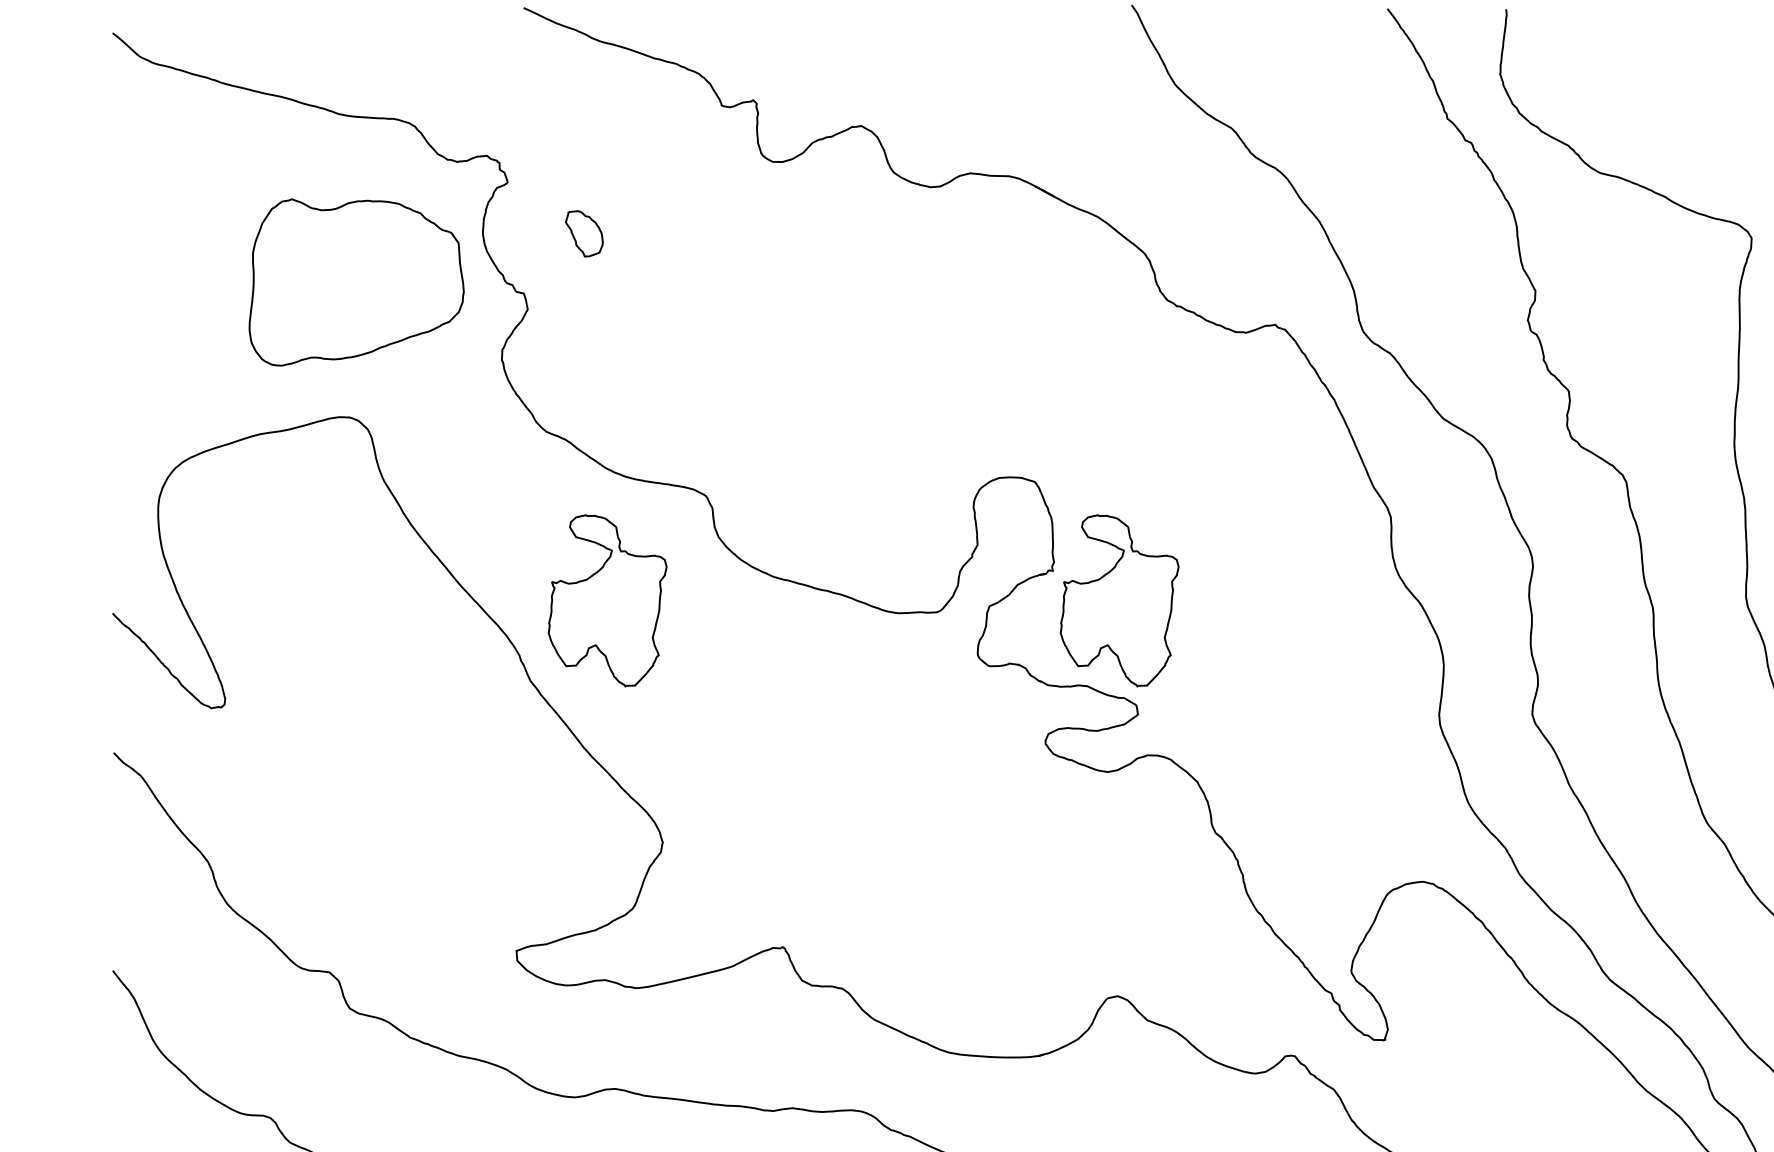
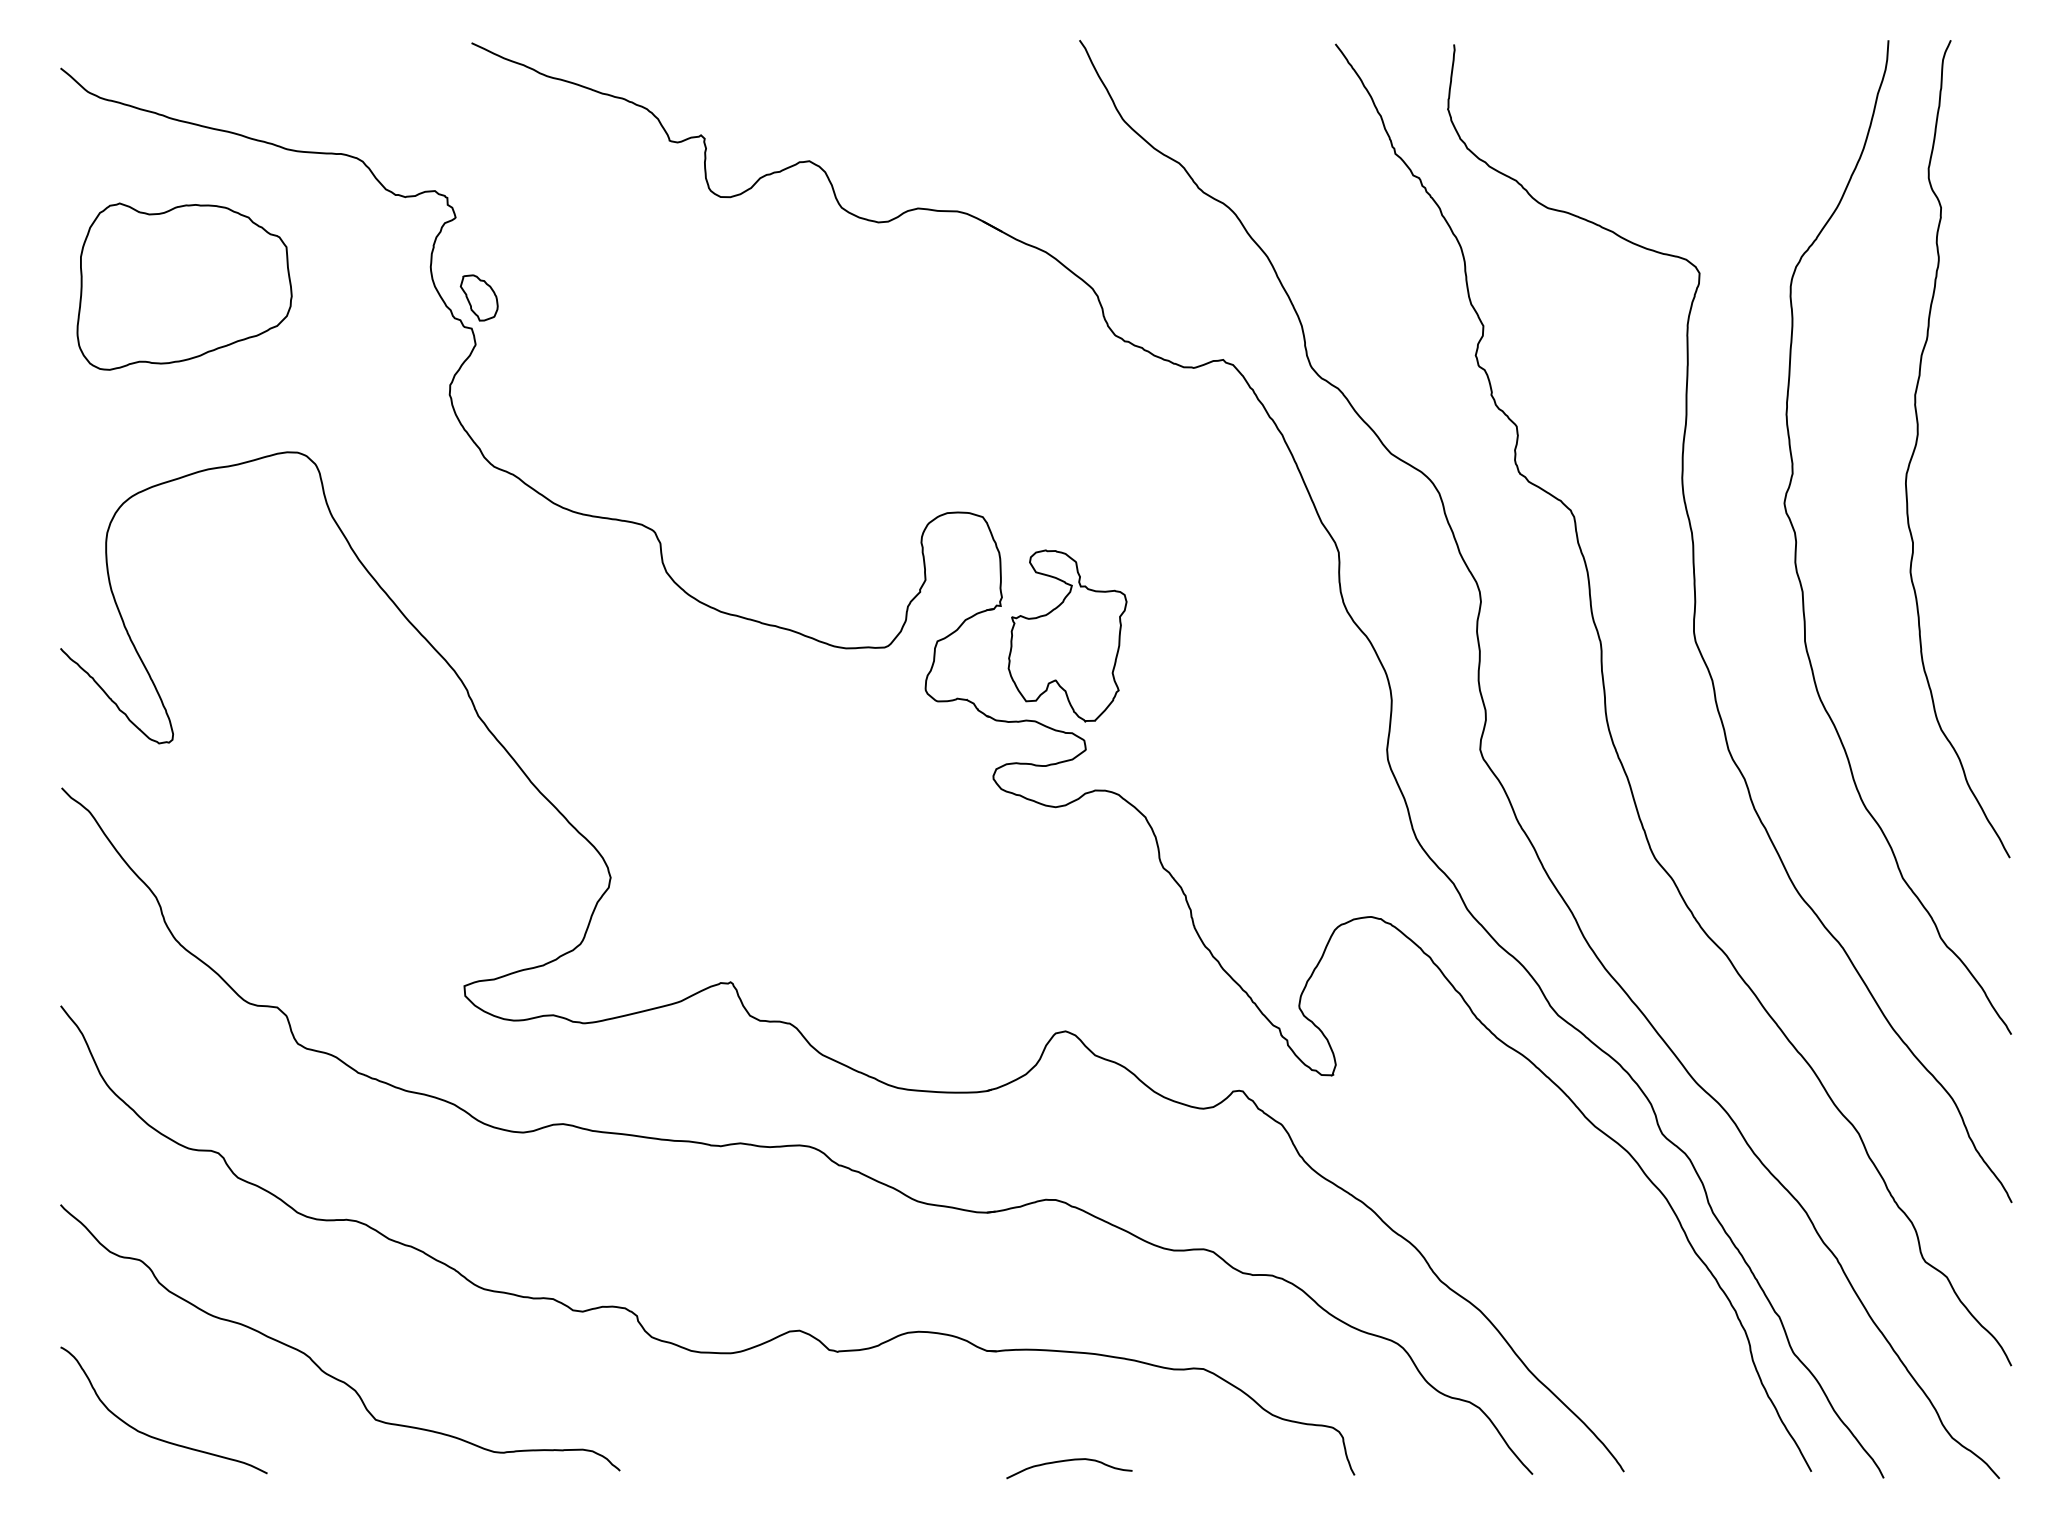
part: (583, 233) -> (478, 297), moved
part: (356, 282) -> (184, 286), moved
part: (607, 600) -> (555, 635), removed

